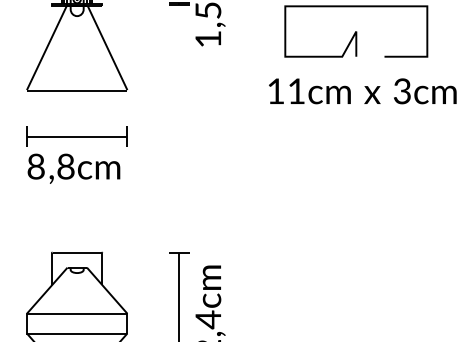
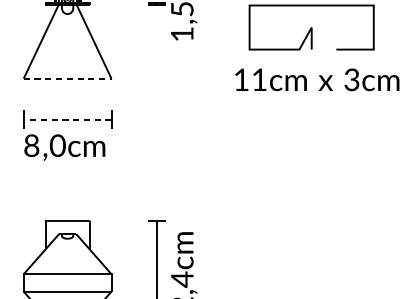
line: (77, 90) -> (67, 79), solid -> dashed
line: (76, 136) -> (67, 119), solid -> dashed
text: (65, 166) -> (57, 145), ,8cm -> ,0cm

